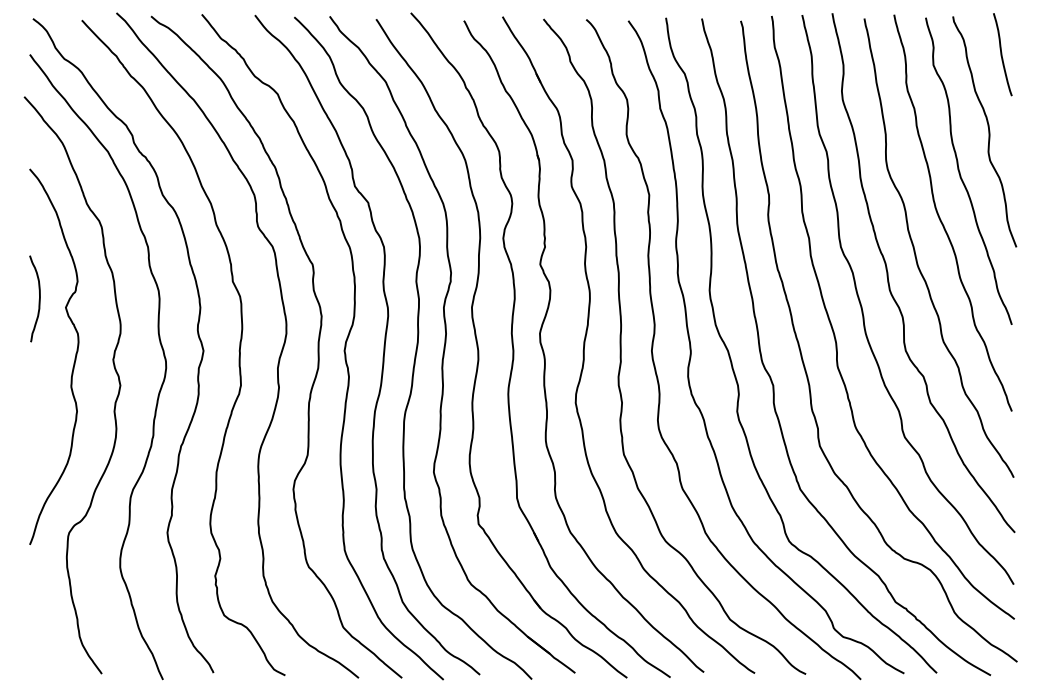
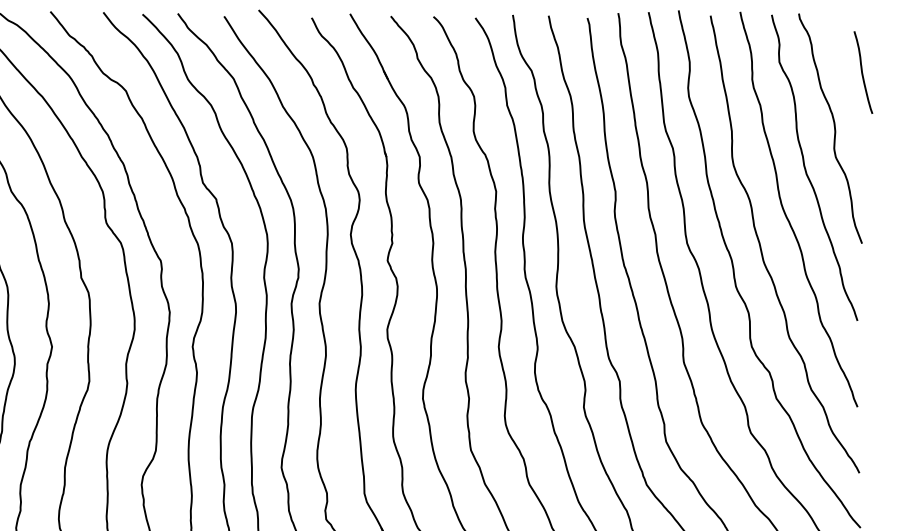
curve: (1002, 54) -> (863, 72), moved

